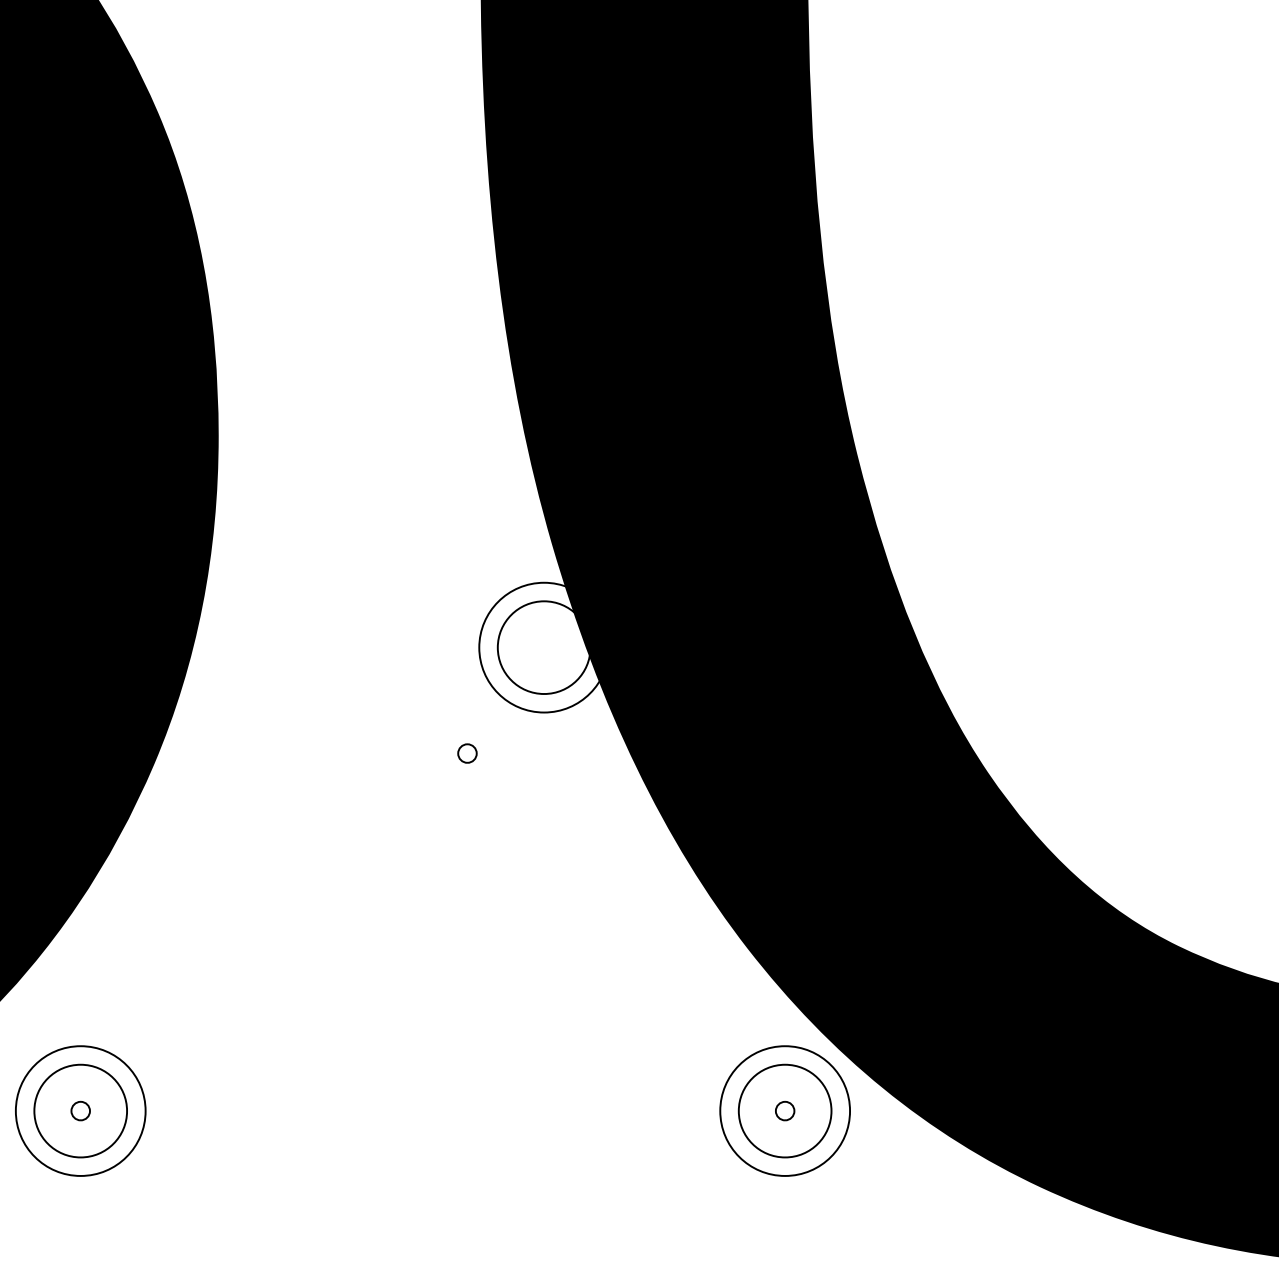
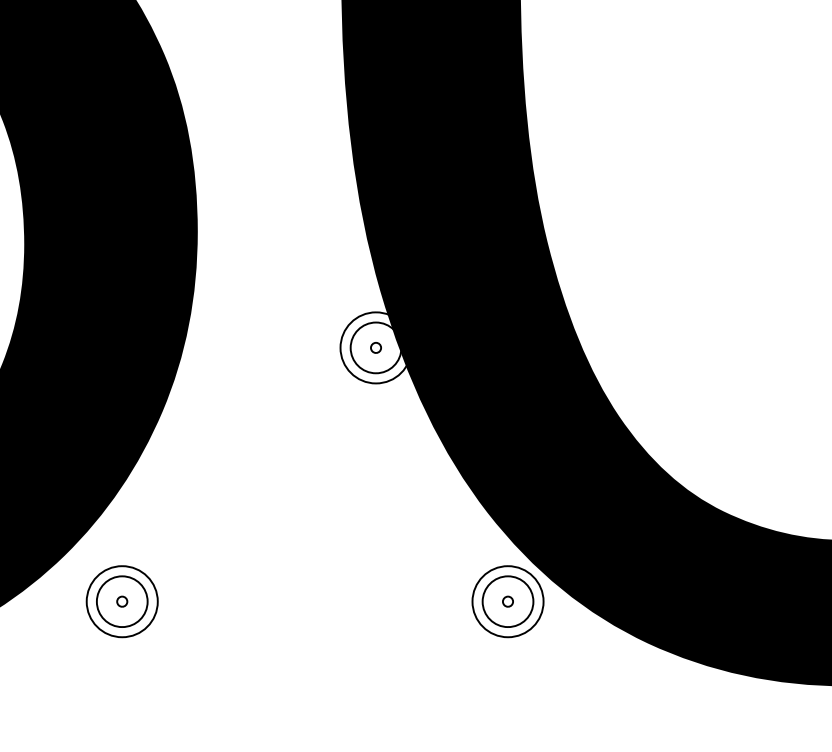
part: (466, 752) -> (375, 347), moved

